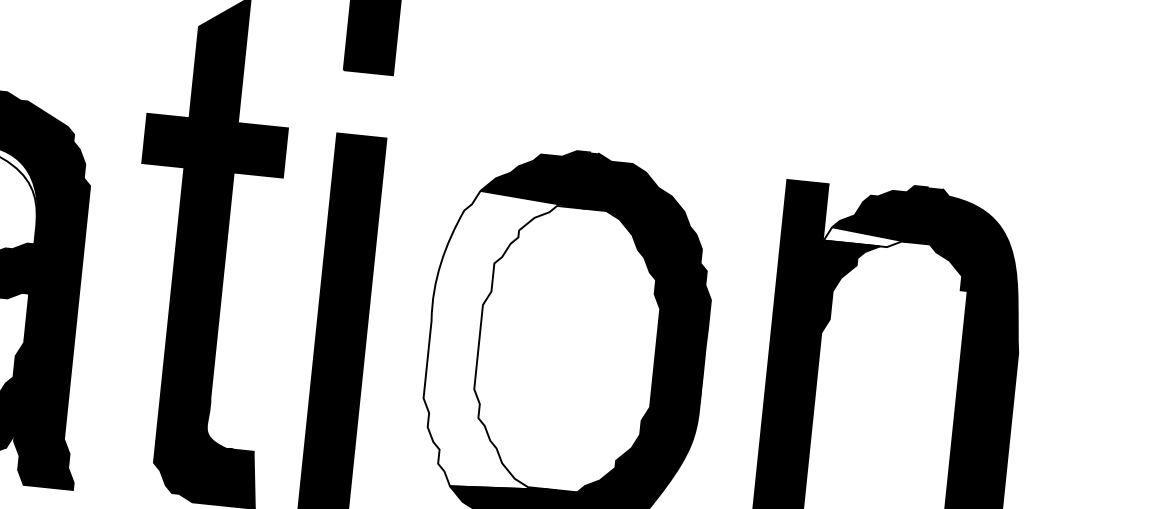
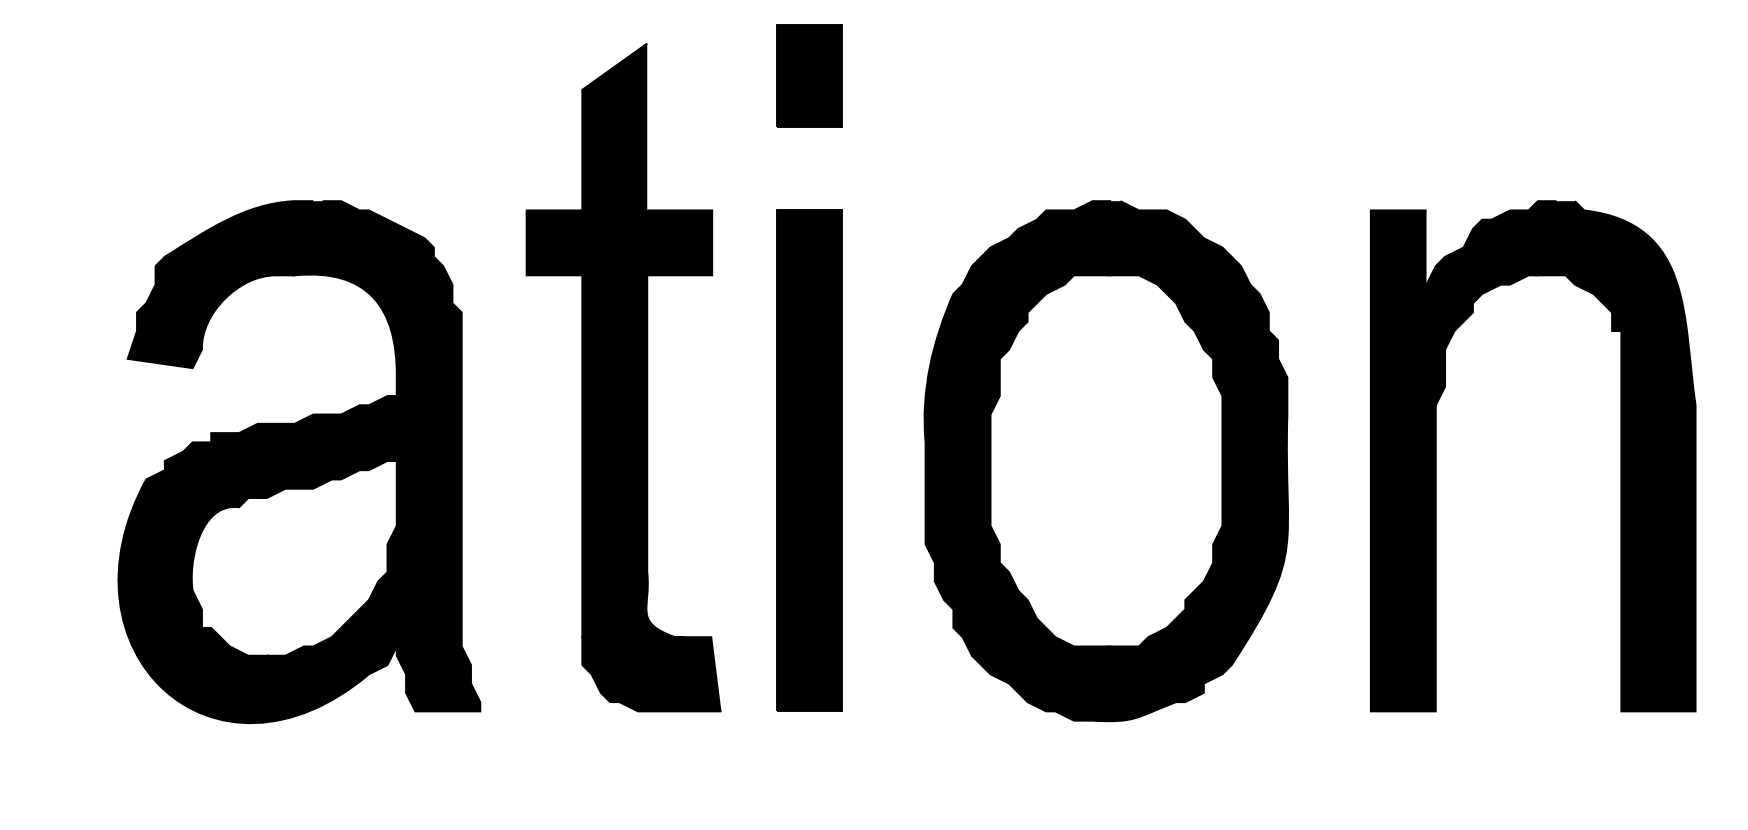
fill: (866, 237) -> (1481, 275), added
fill: (499, 341) -> (1017, 460), added

